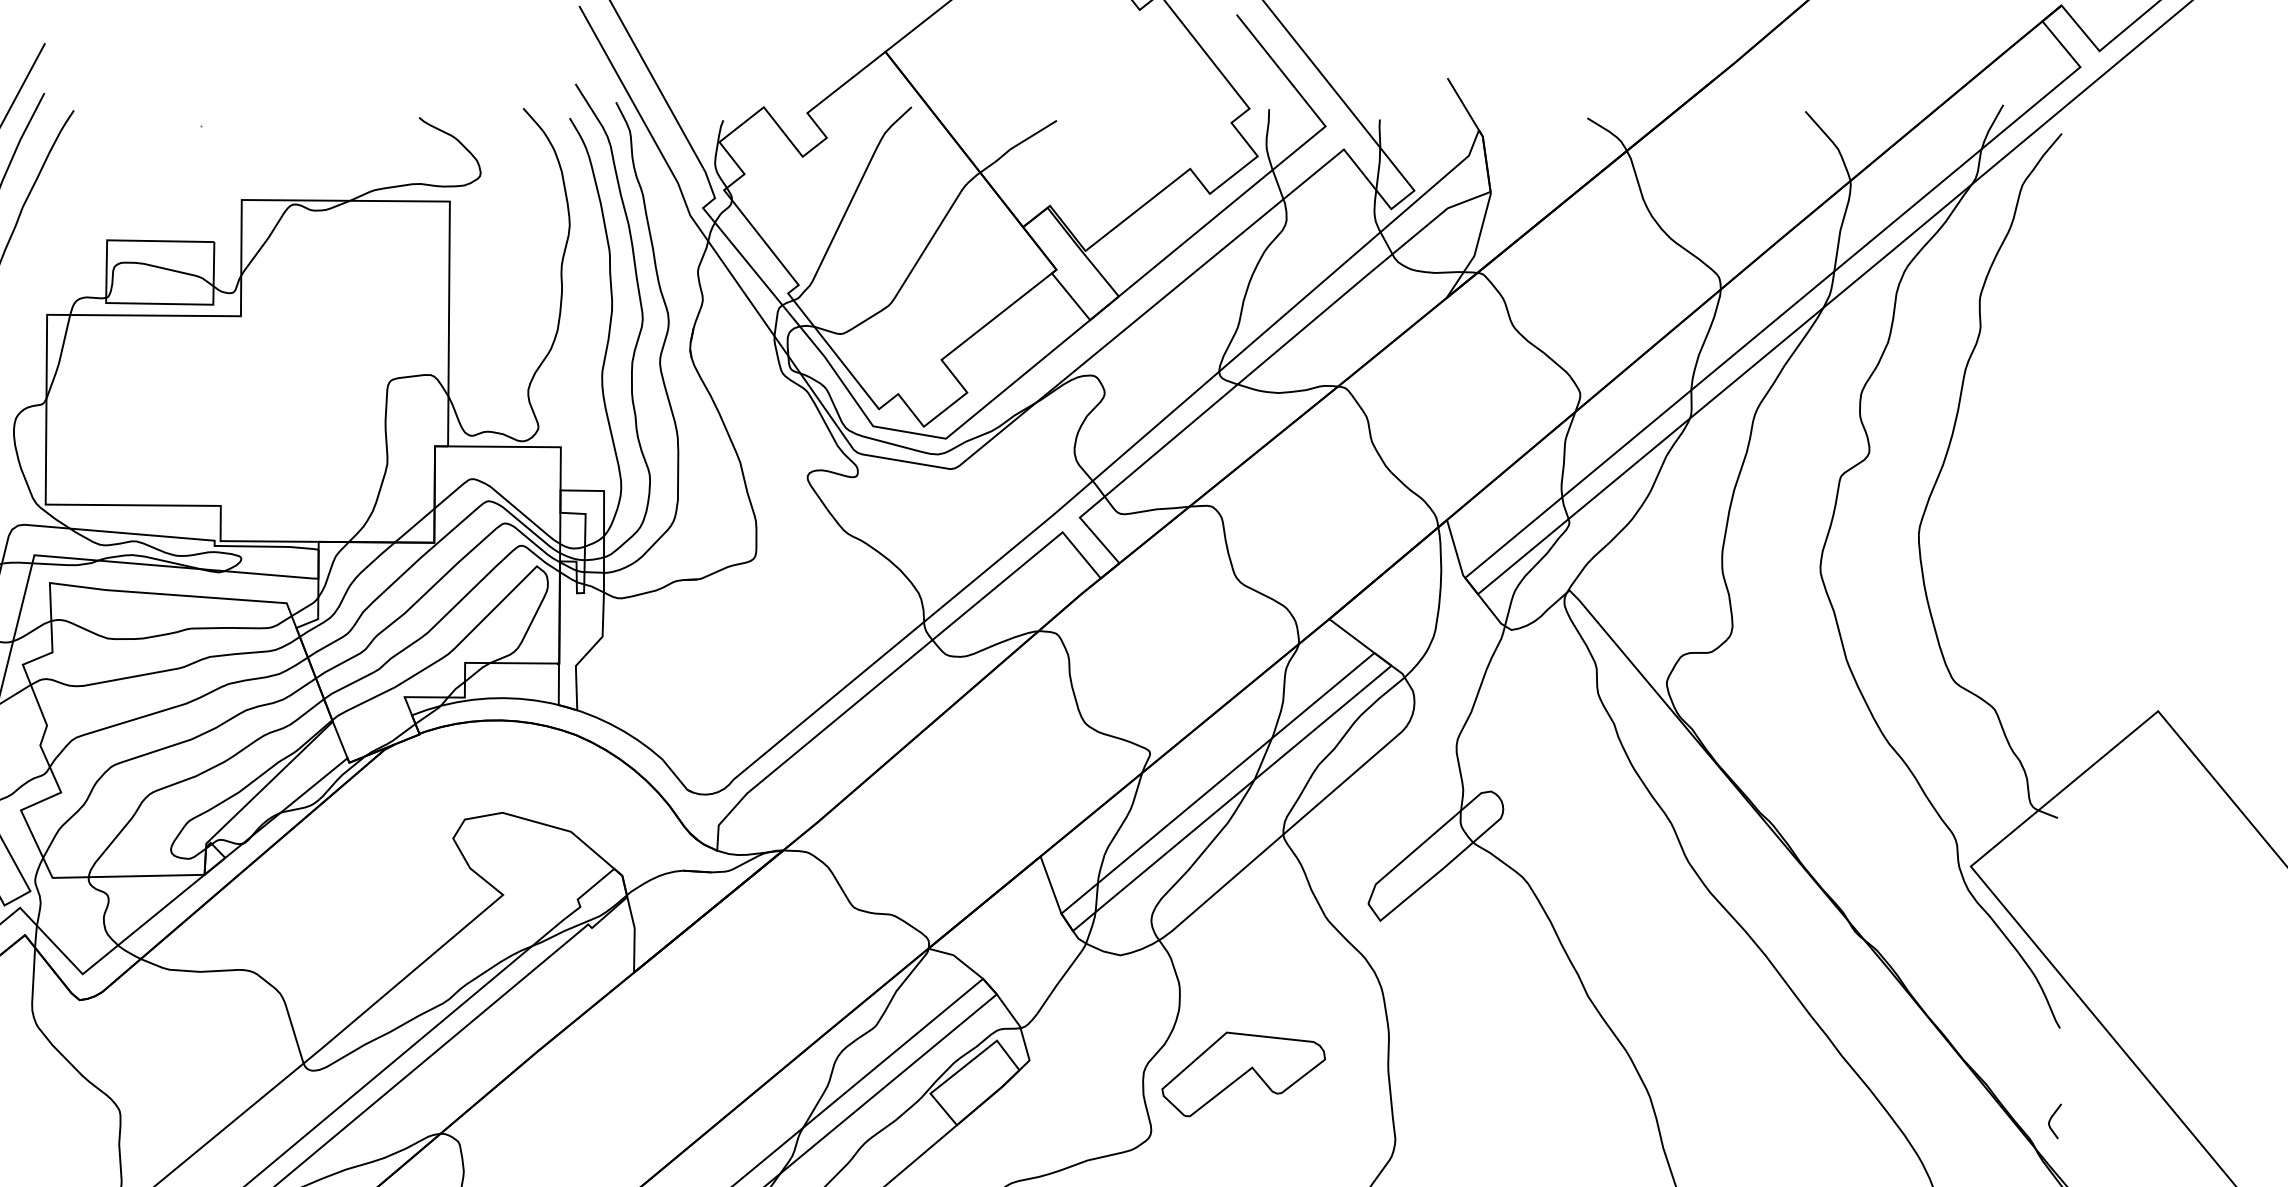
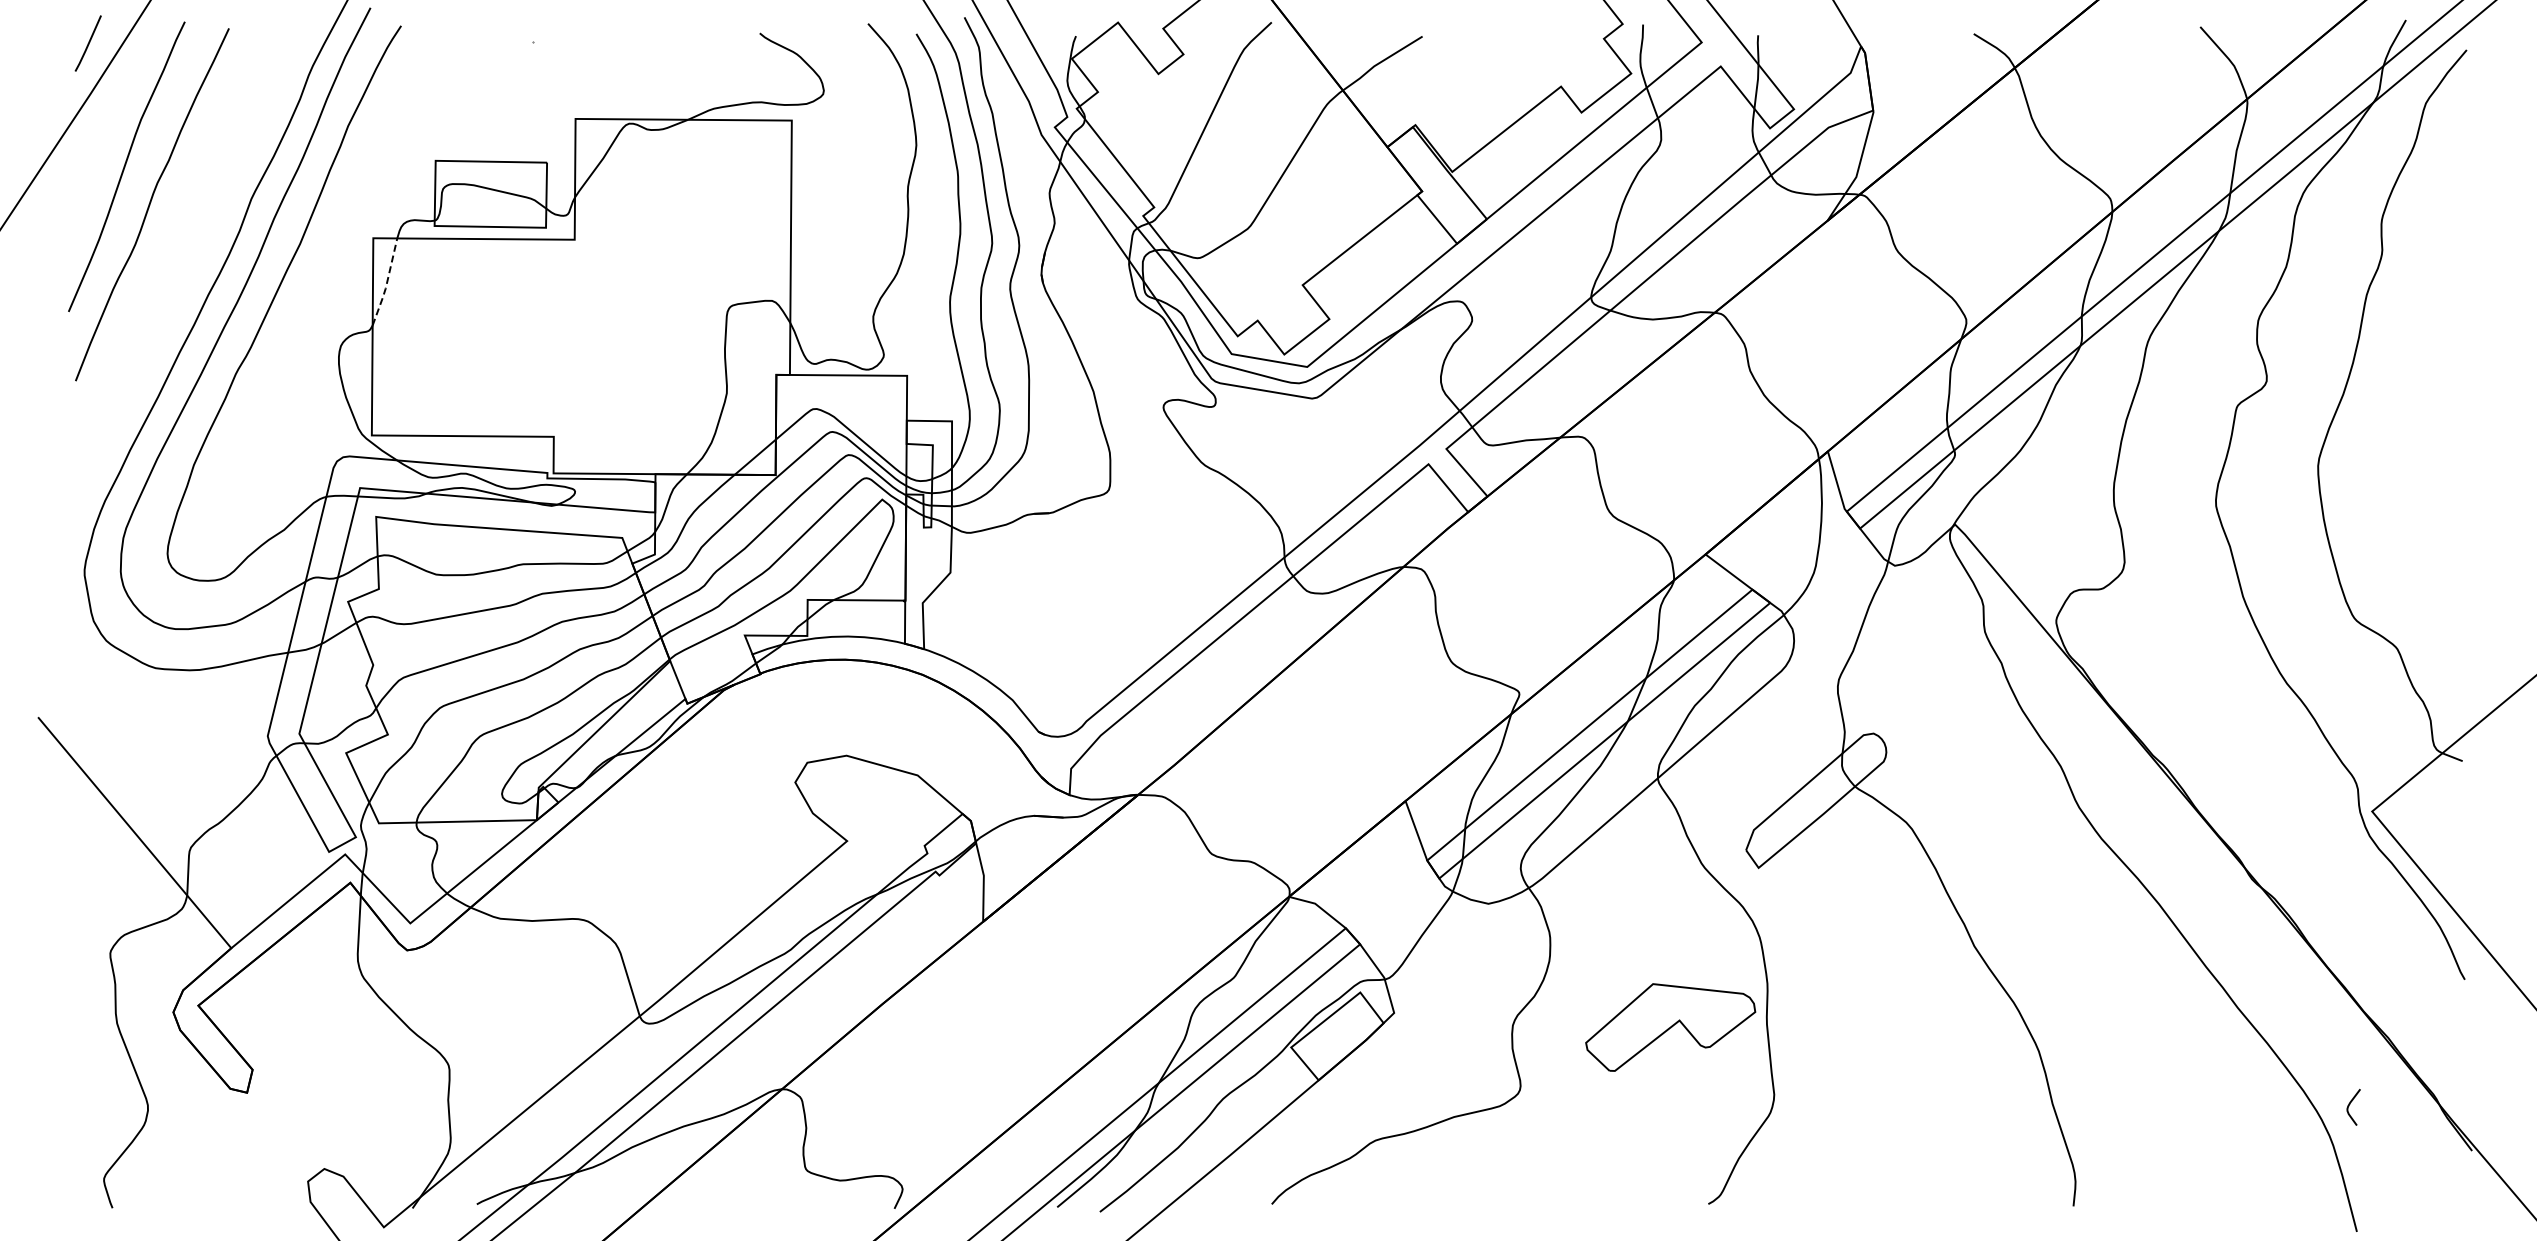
line: (59, 358) -> (386, 283), solid -> dashed
part: (1243, 1074) -> (1670, 1027), moved
curve: (2051, 1120) -> (2349, 1106), moved

